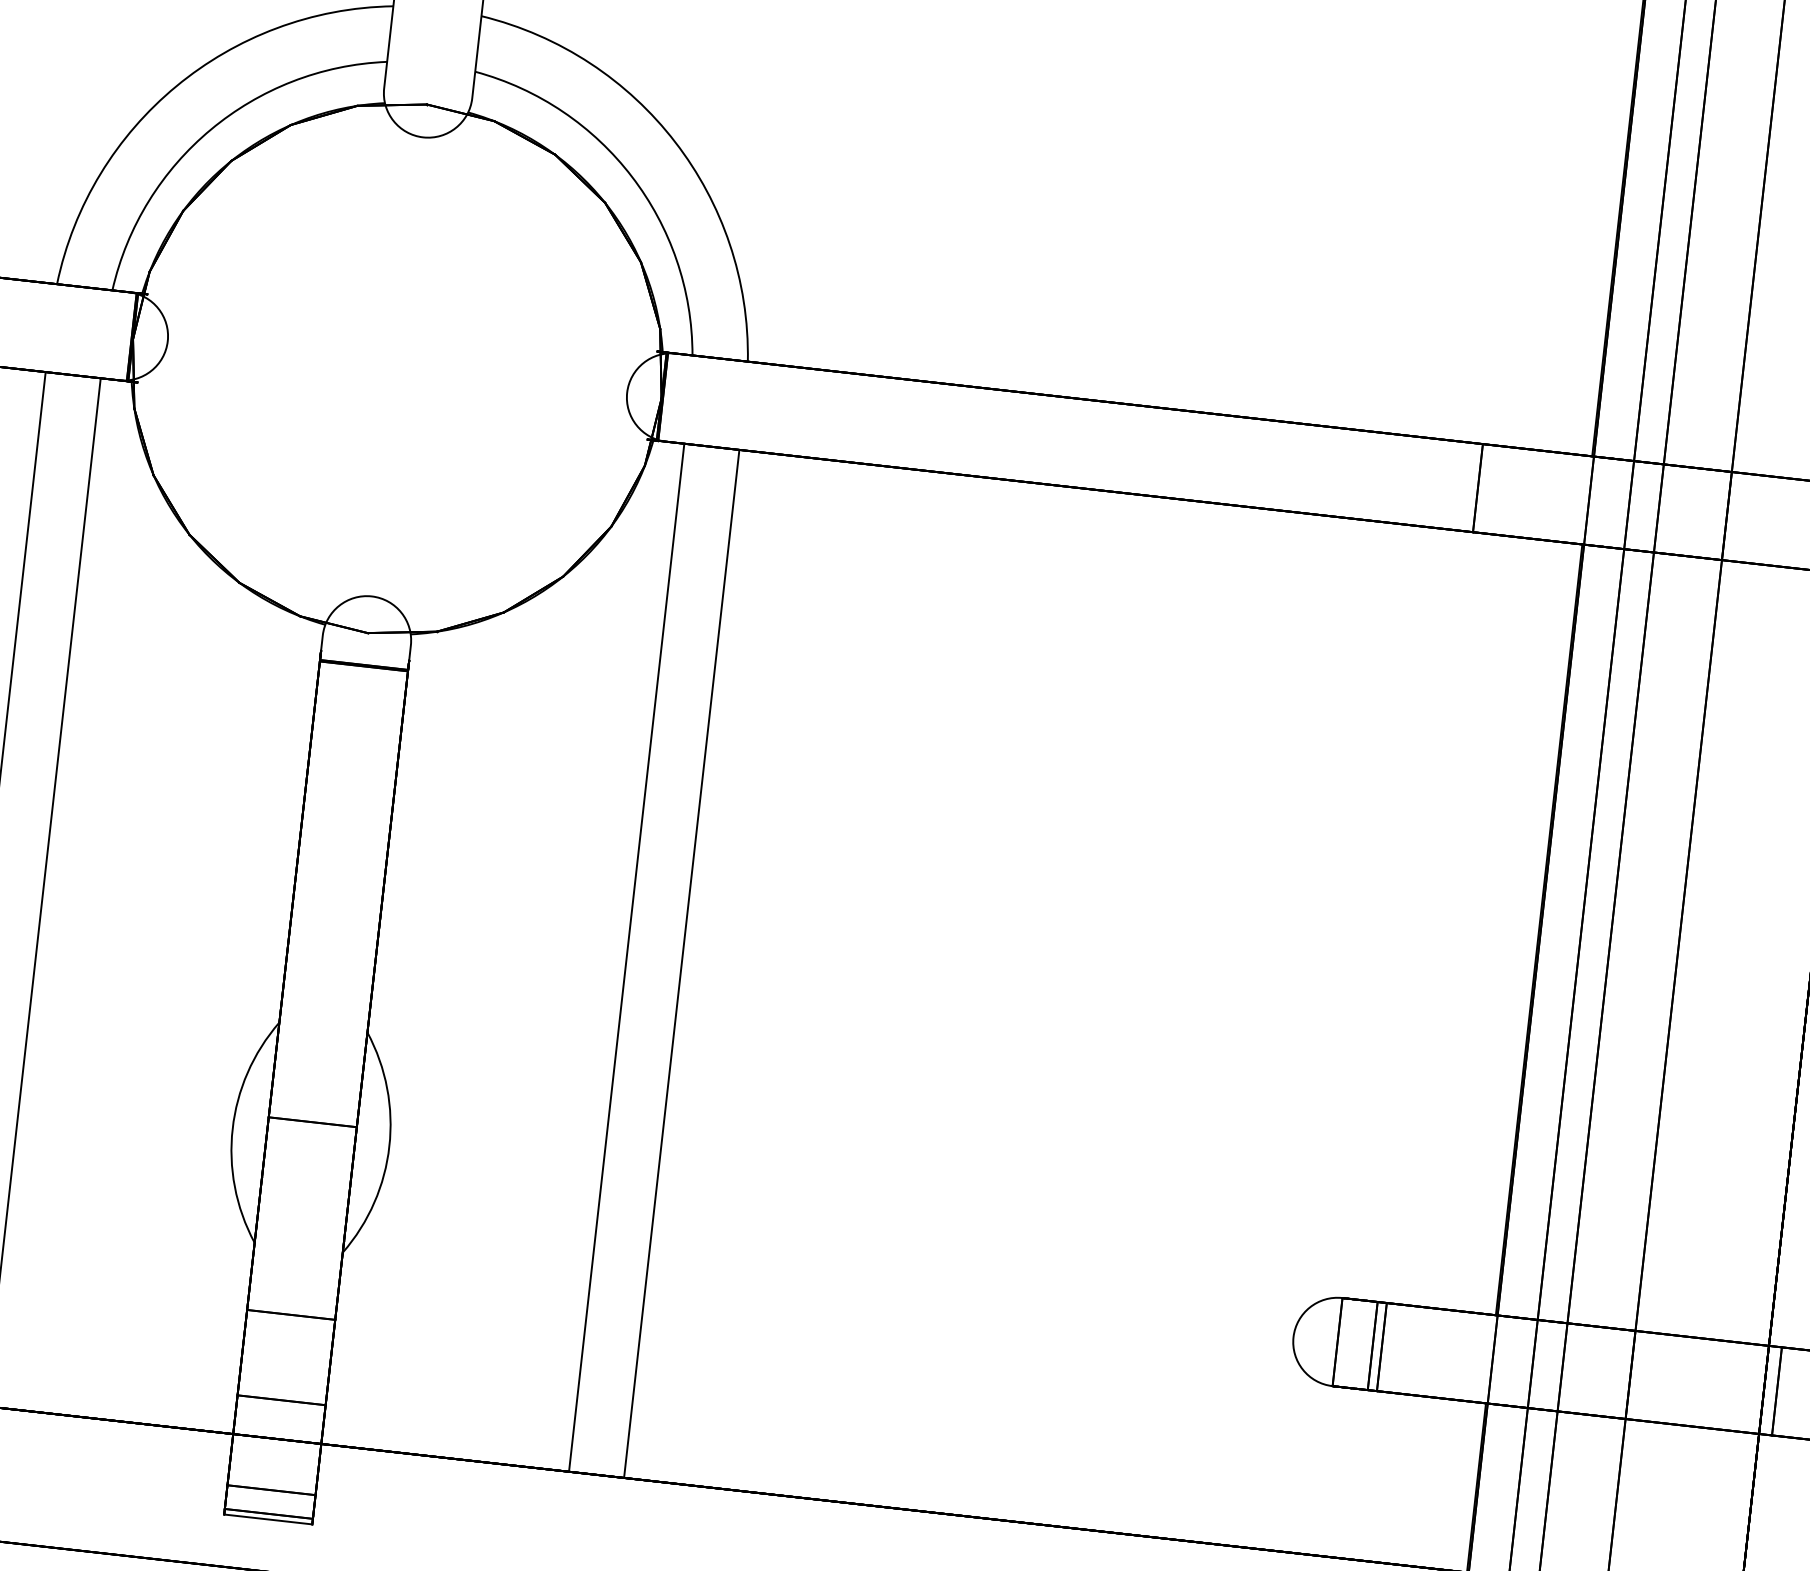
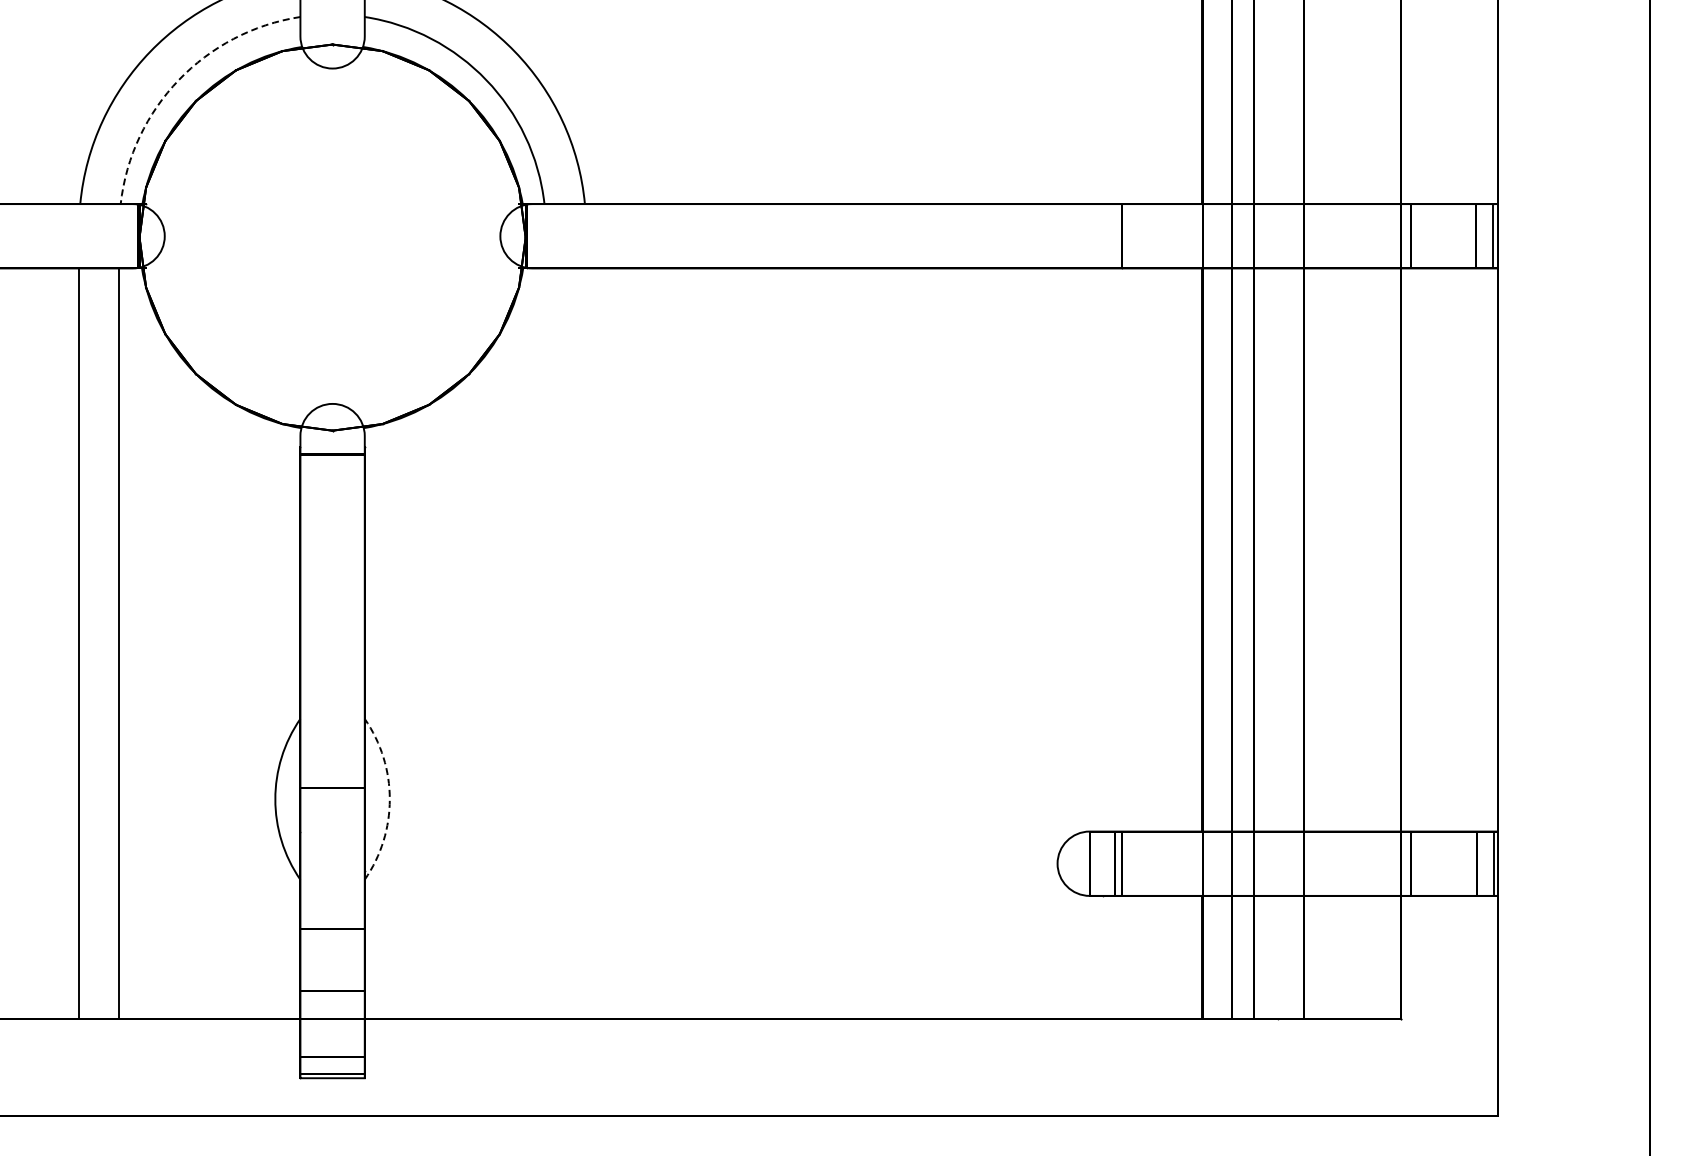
arc: (210, 130) -> (178, 80), solid -> dashed
line: (626, 957) -> (545, 643), removed
line: (681, 963) -> (585, 643), removed
arc: (388, 1146) -> (389, 799), solid -> dashed

